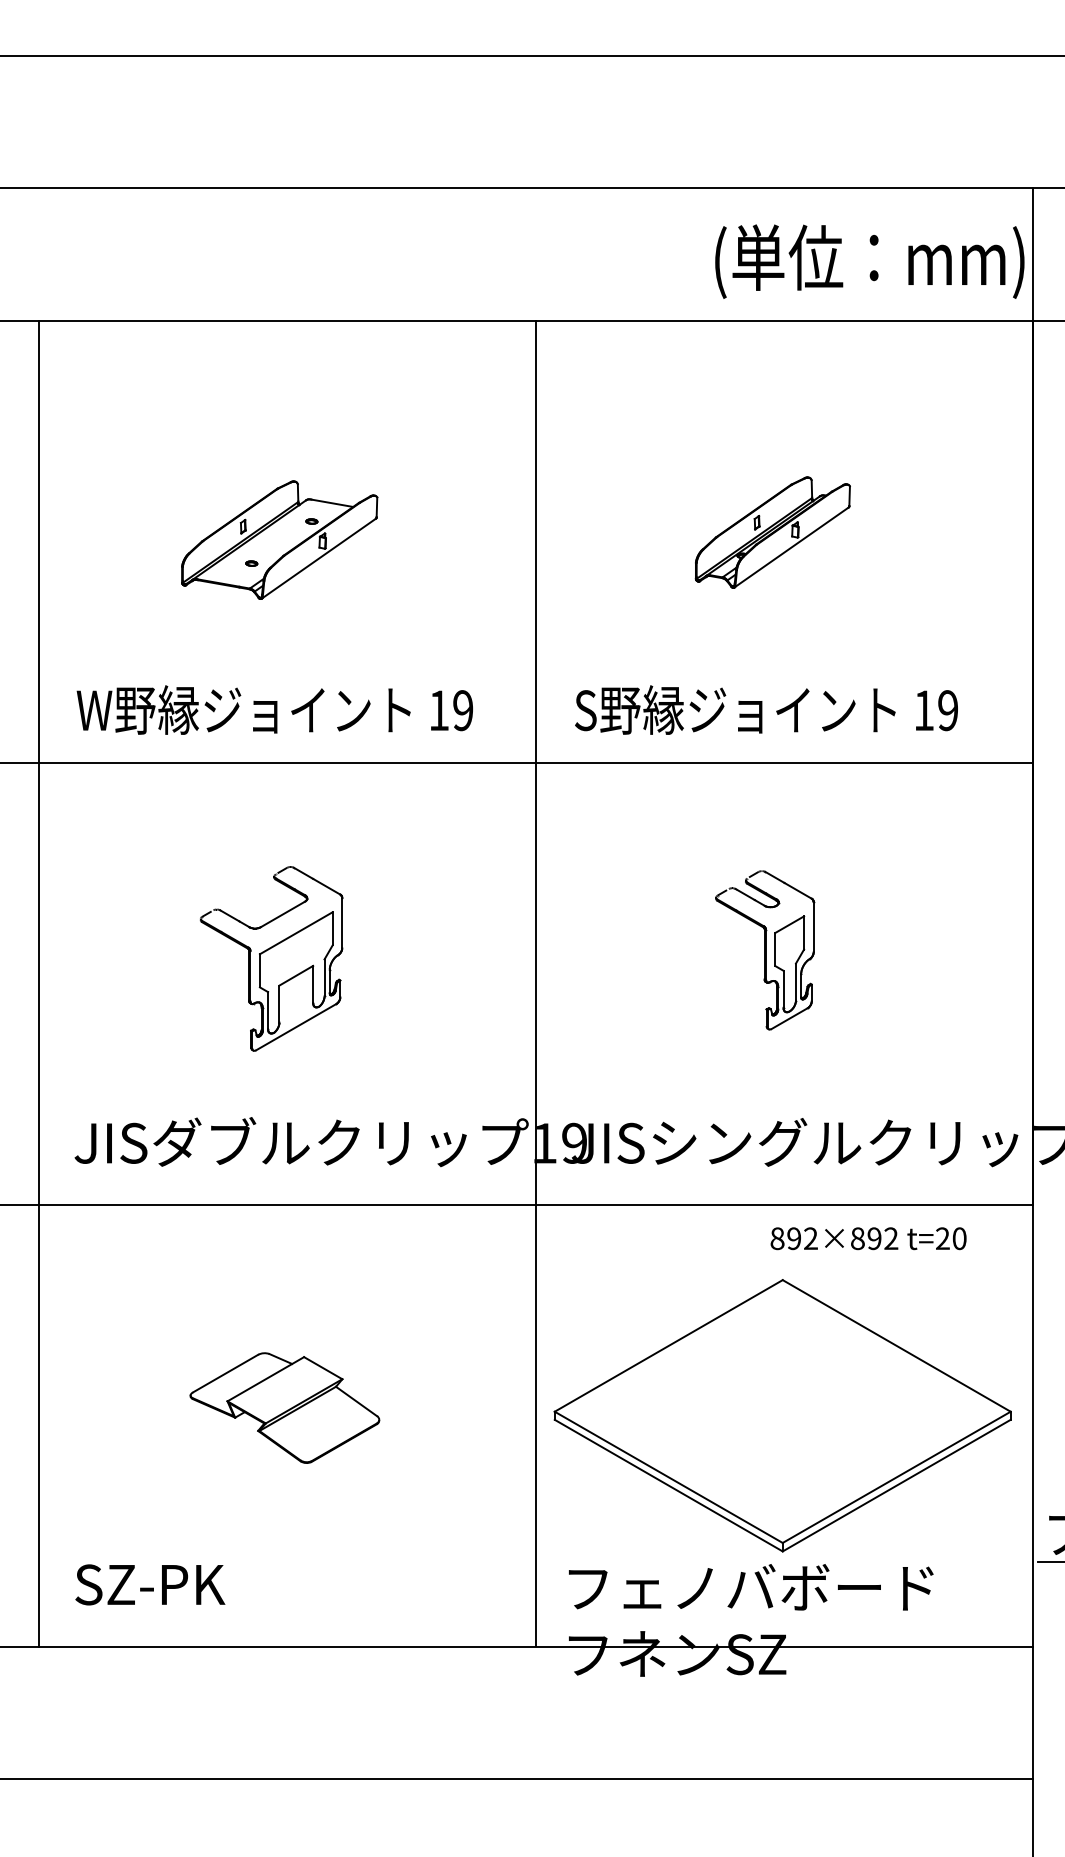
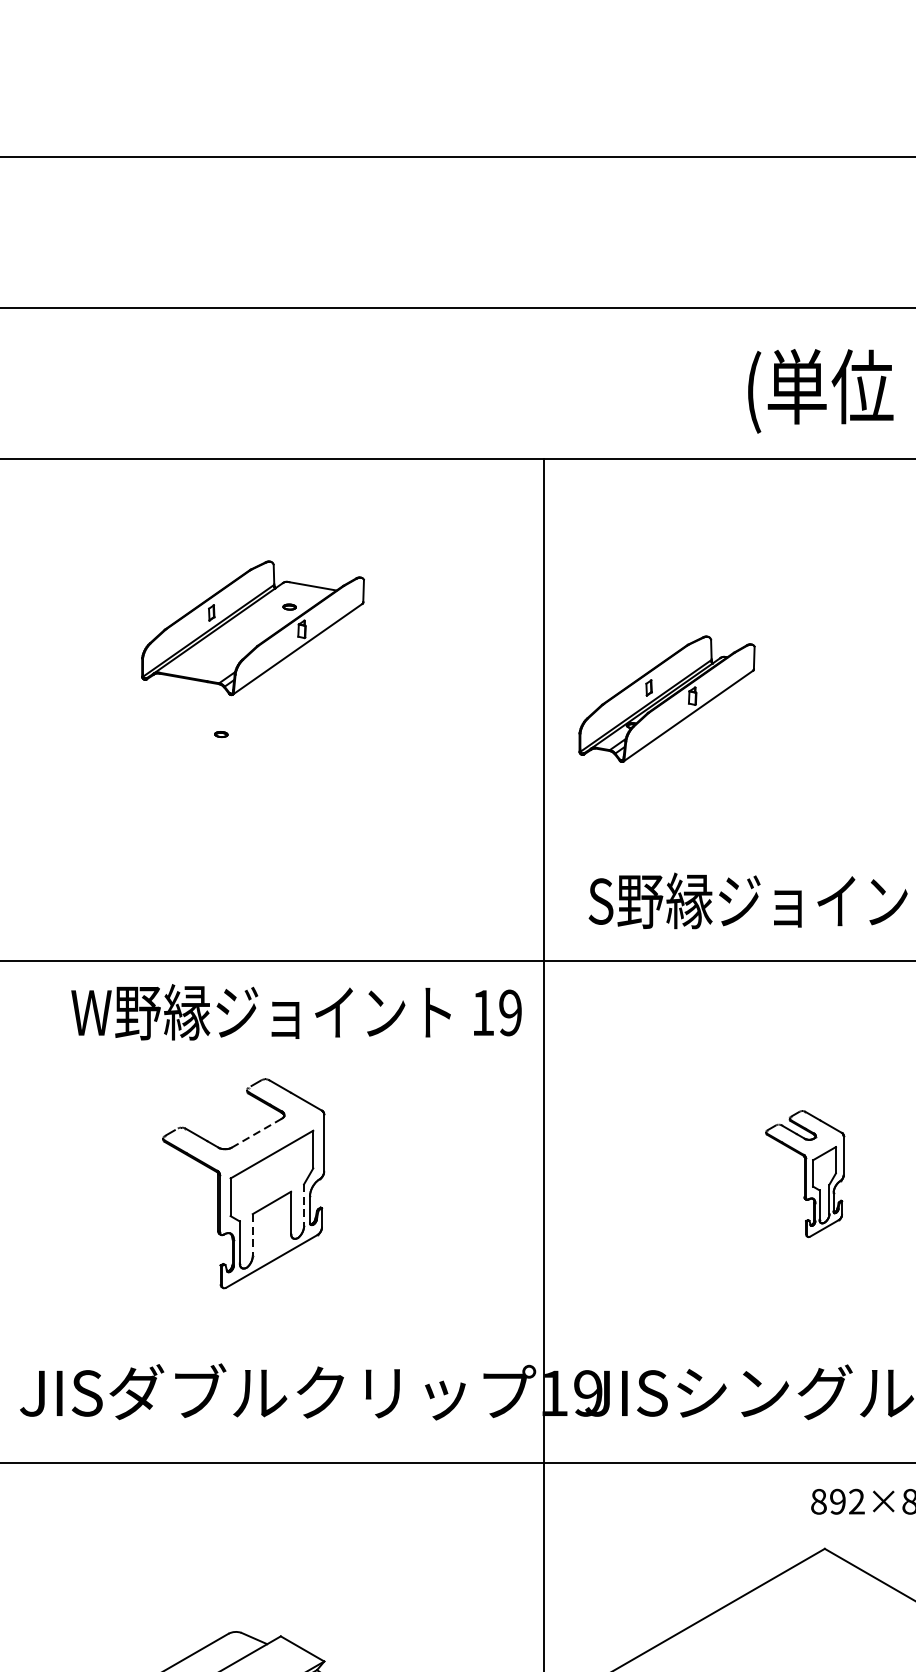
part: (772, 532) -> (666, 699), moved
part: (279, 539) -> (252, 627), moved
text: (274, 709) -> (296, 1011), moved
line: (283, 914) -> (257, 1133), solid -> dashed
part: (765, 950) -> (805, 1174), size x0.7
line: (324, 978) -> (304, 1206), solid -> dashed
line: (279, 1004) -> (252, 1235), solid -> dashed

